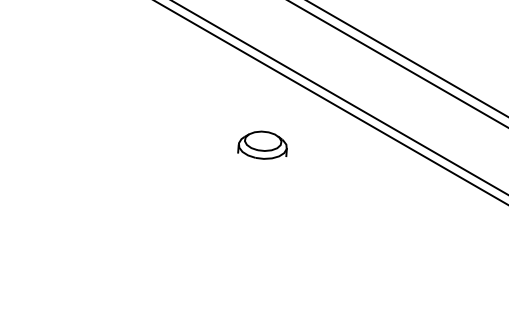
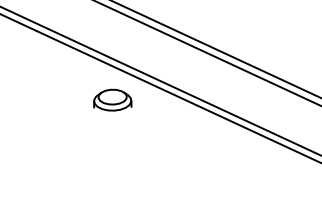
part: (262, 144) -> (112, 99), moved

